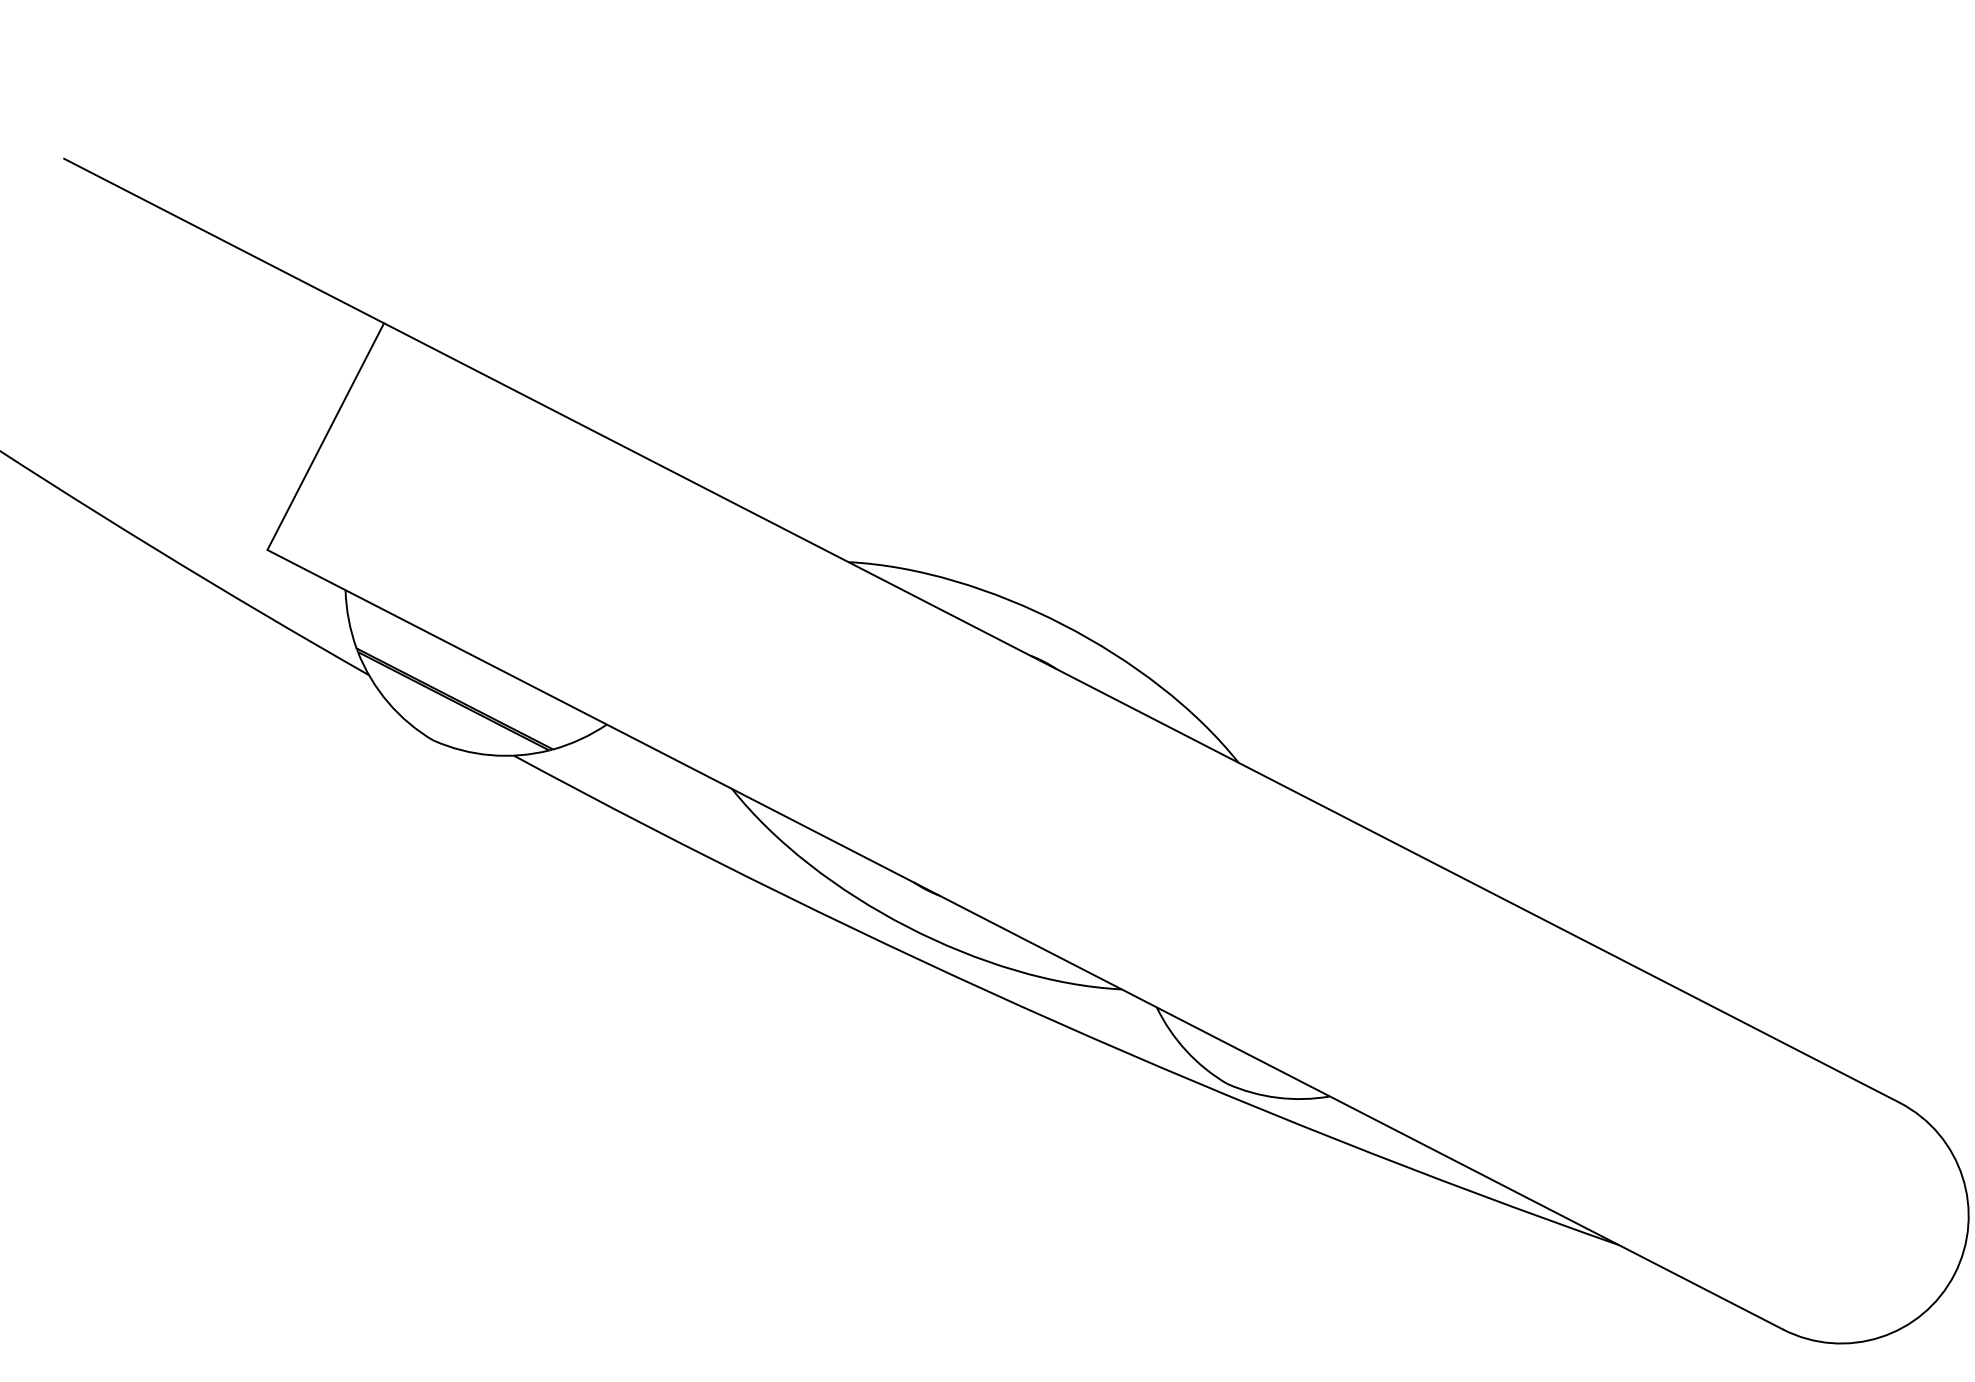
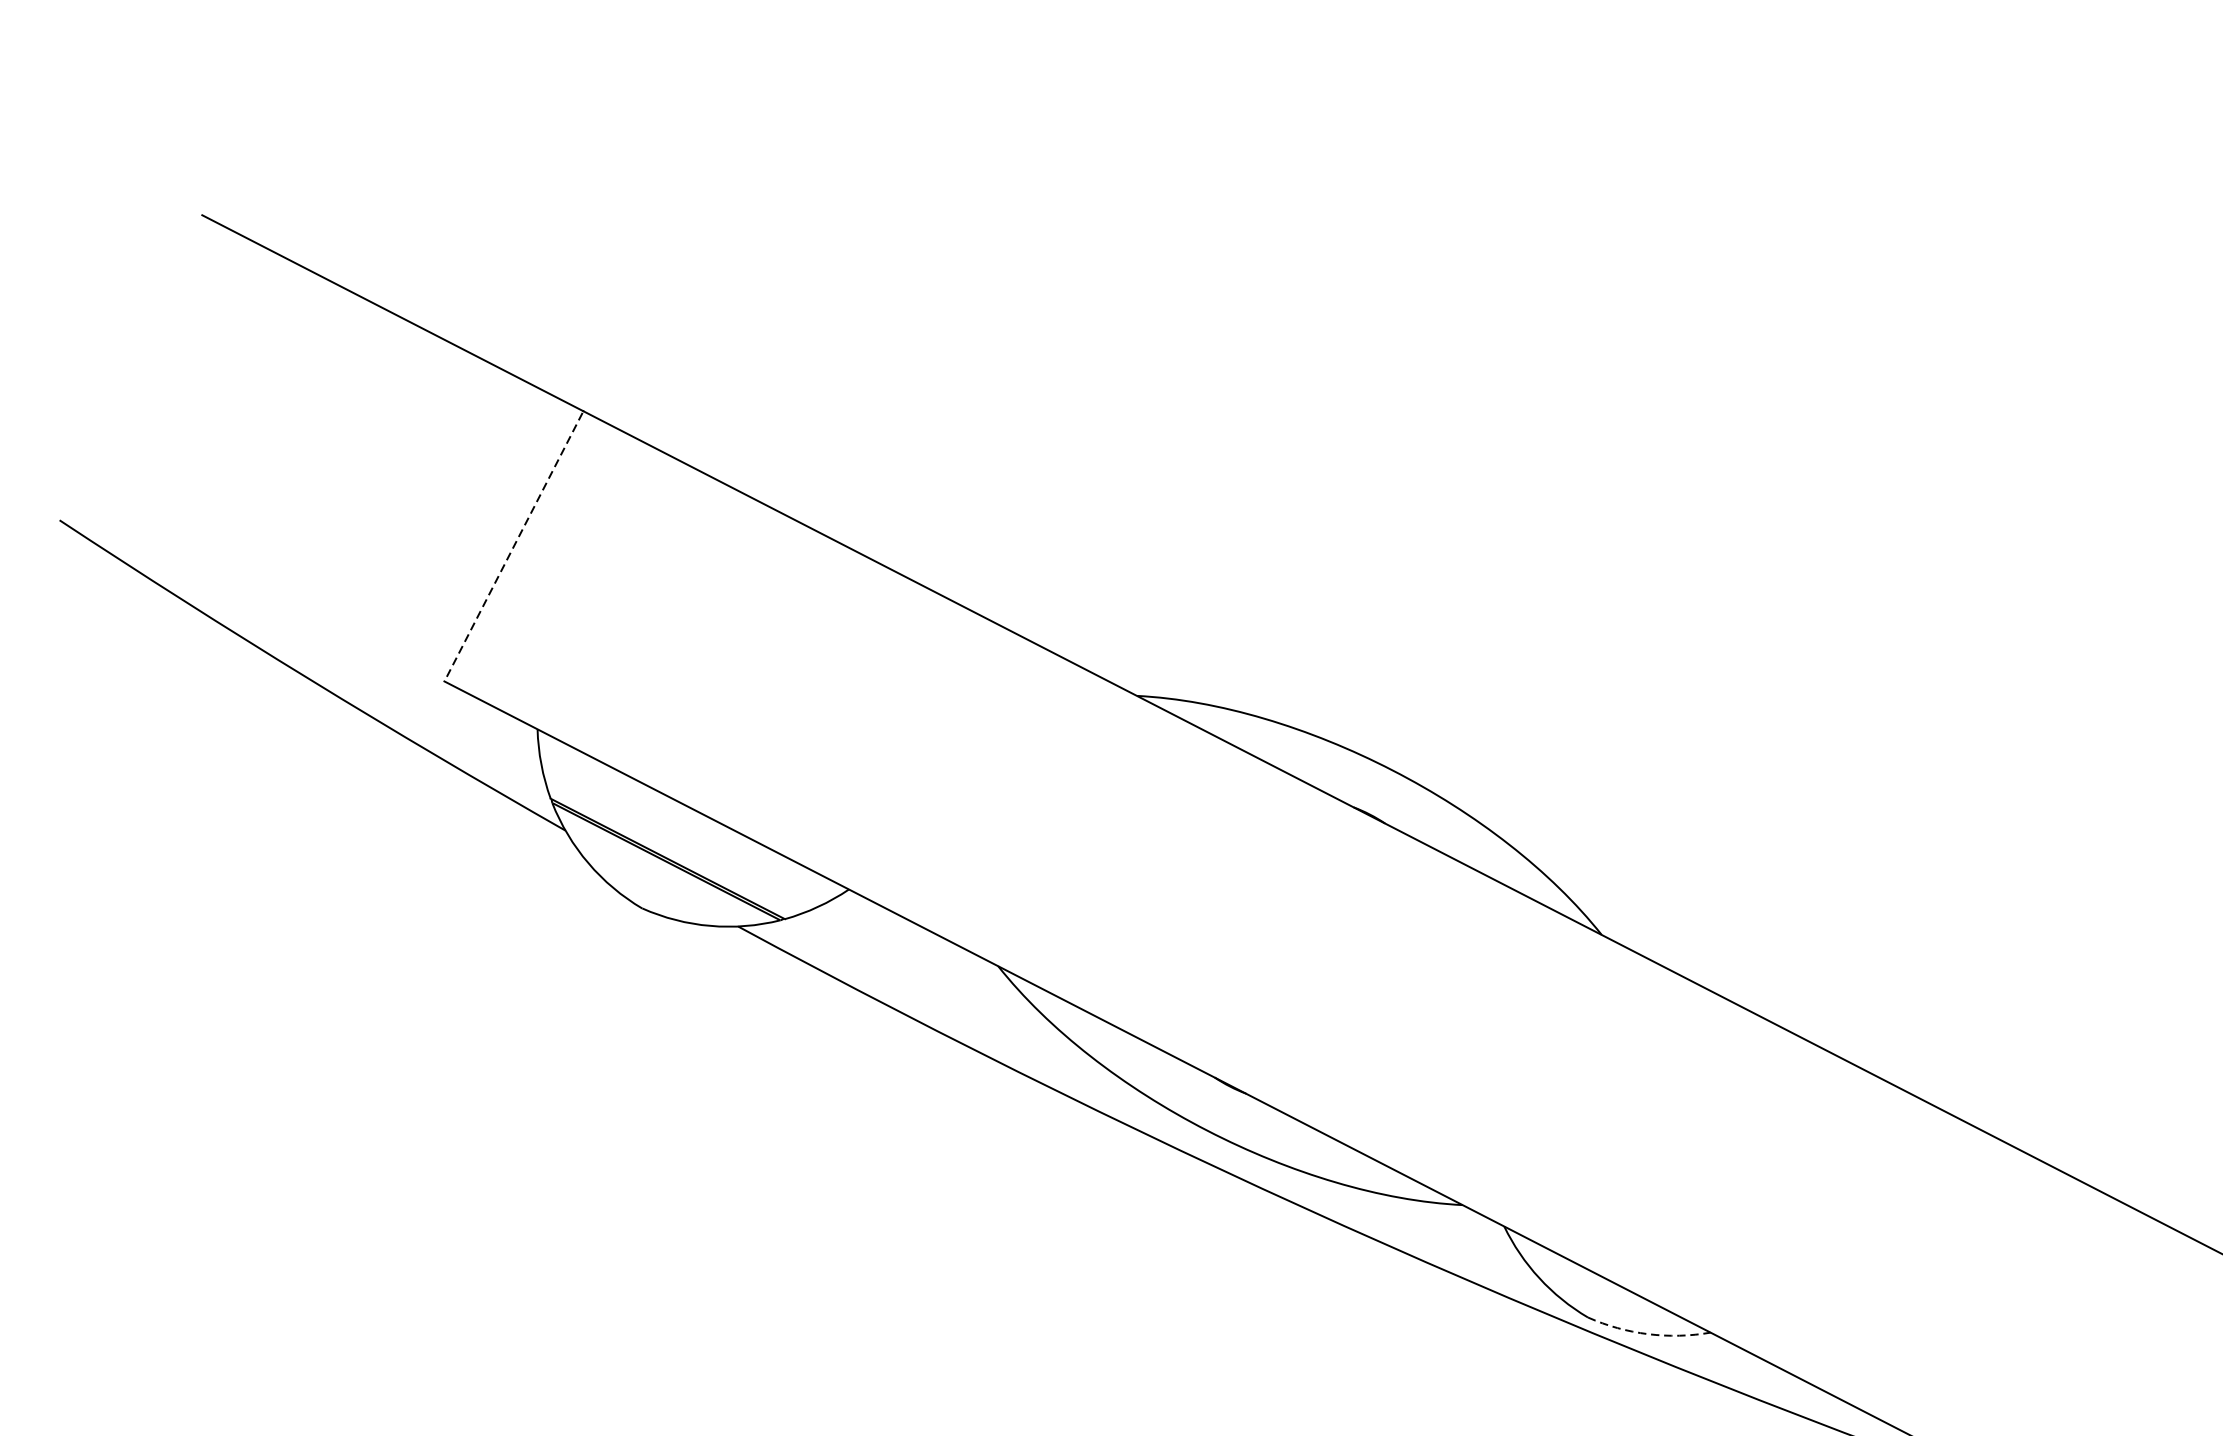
line: (325, 436) -> (513, 546), solid -> dashed
arc: (1277, 1097) -> (1648, 1333), solid -> dashed

